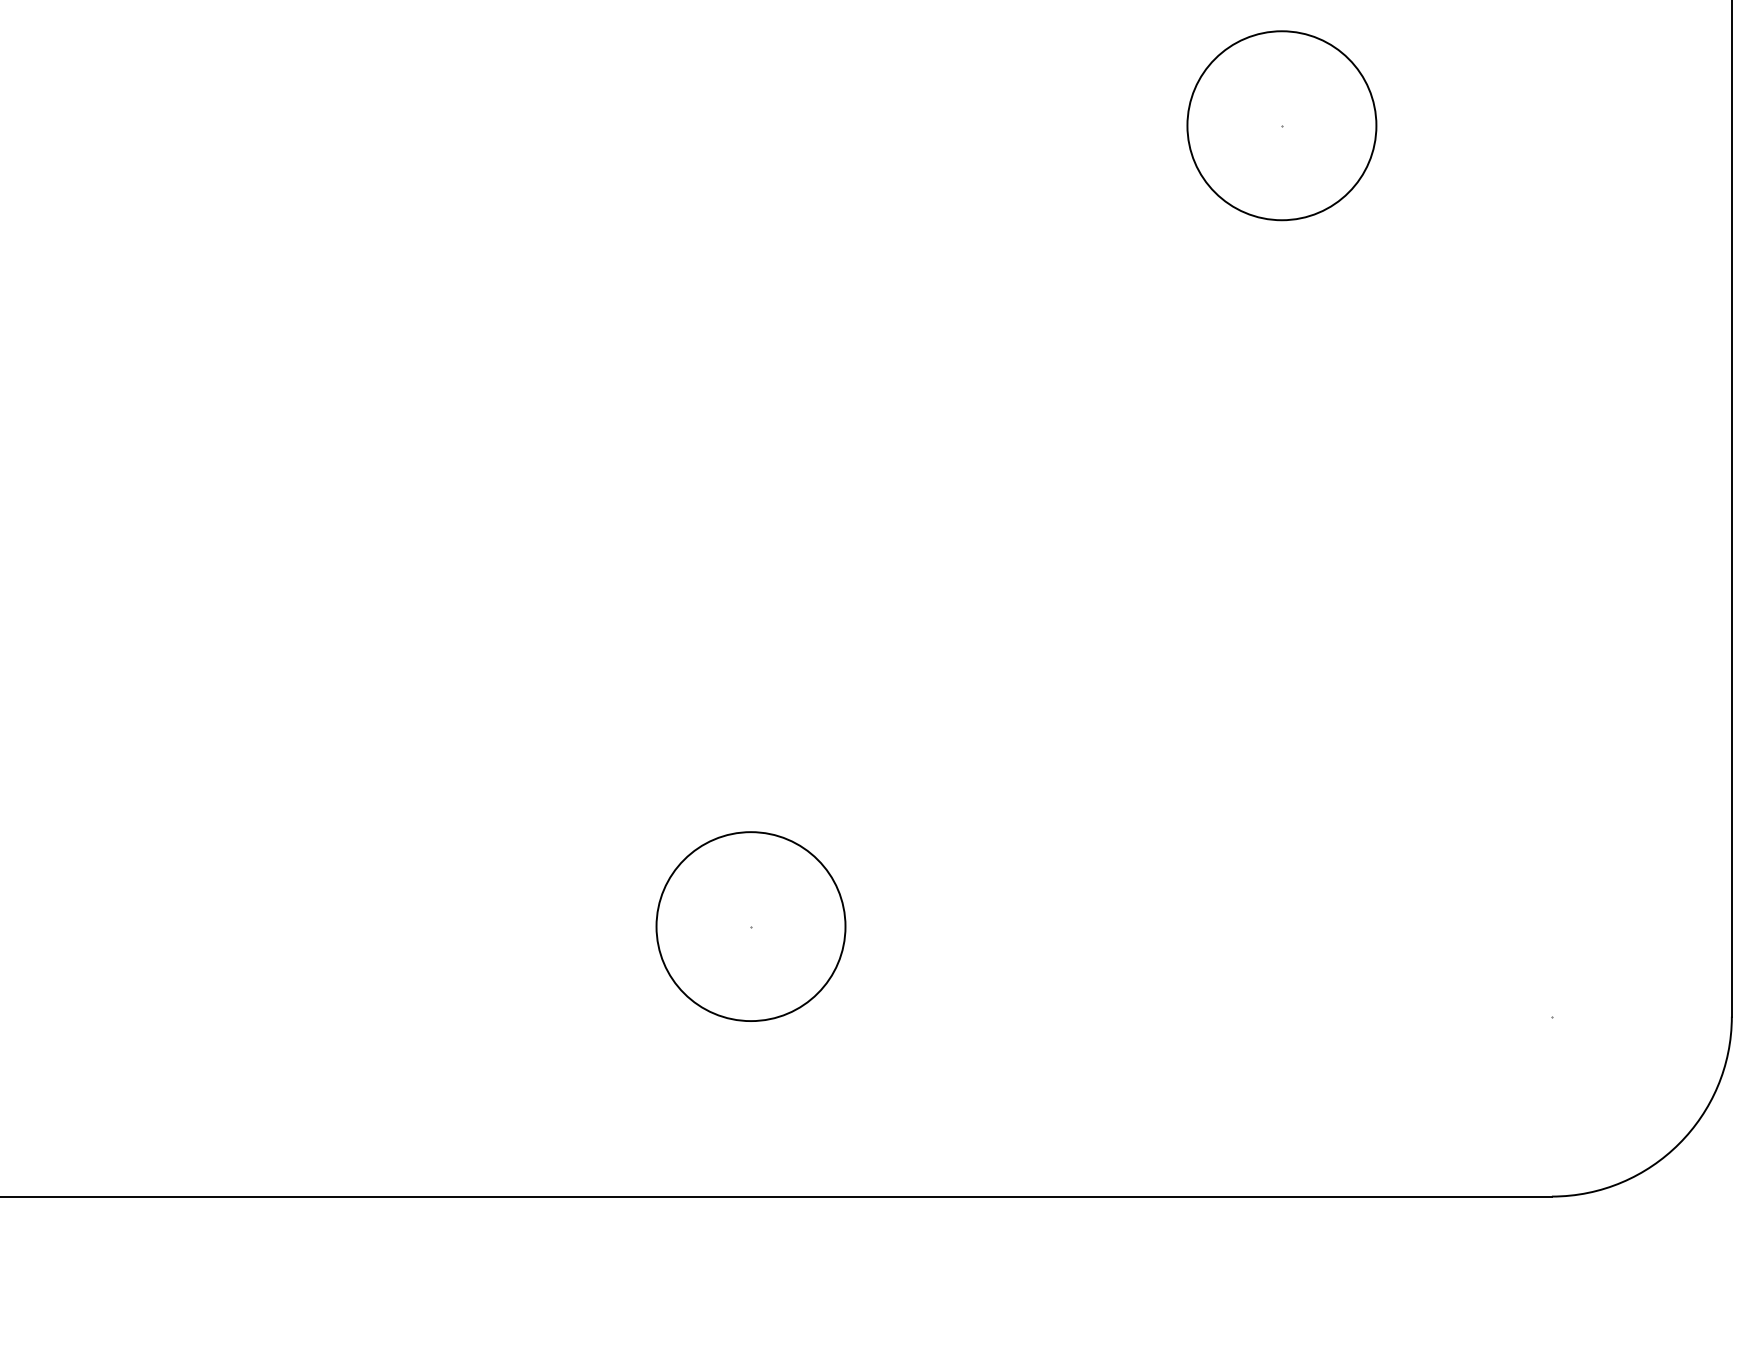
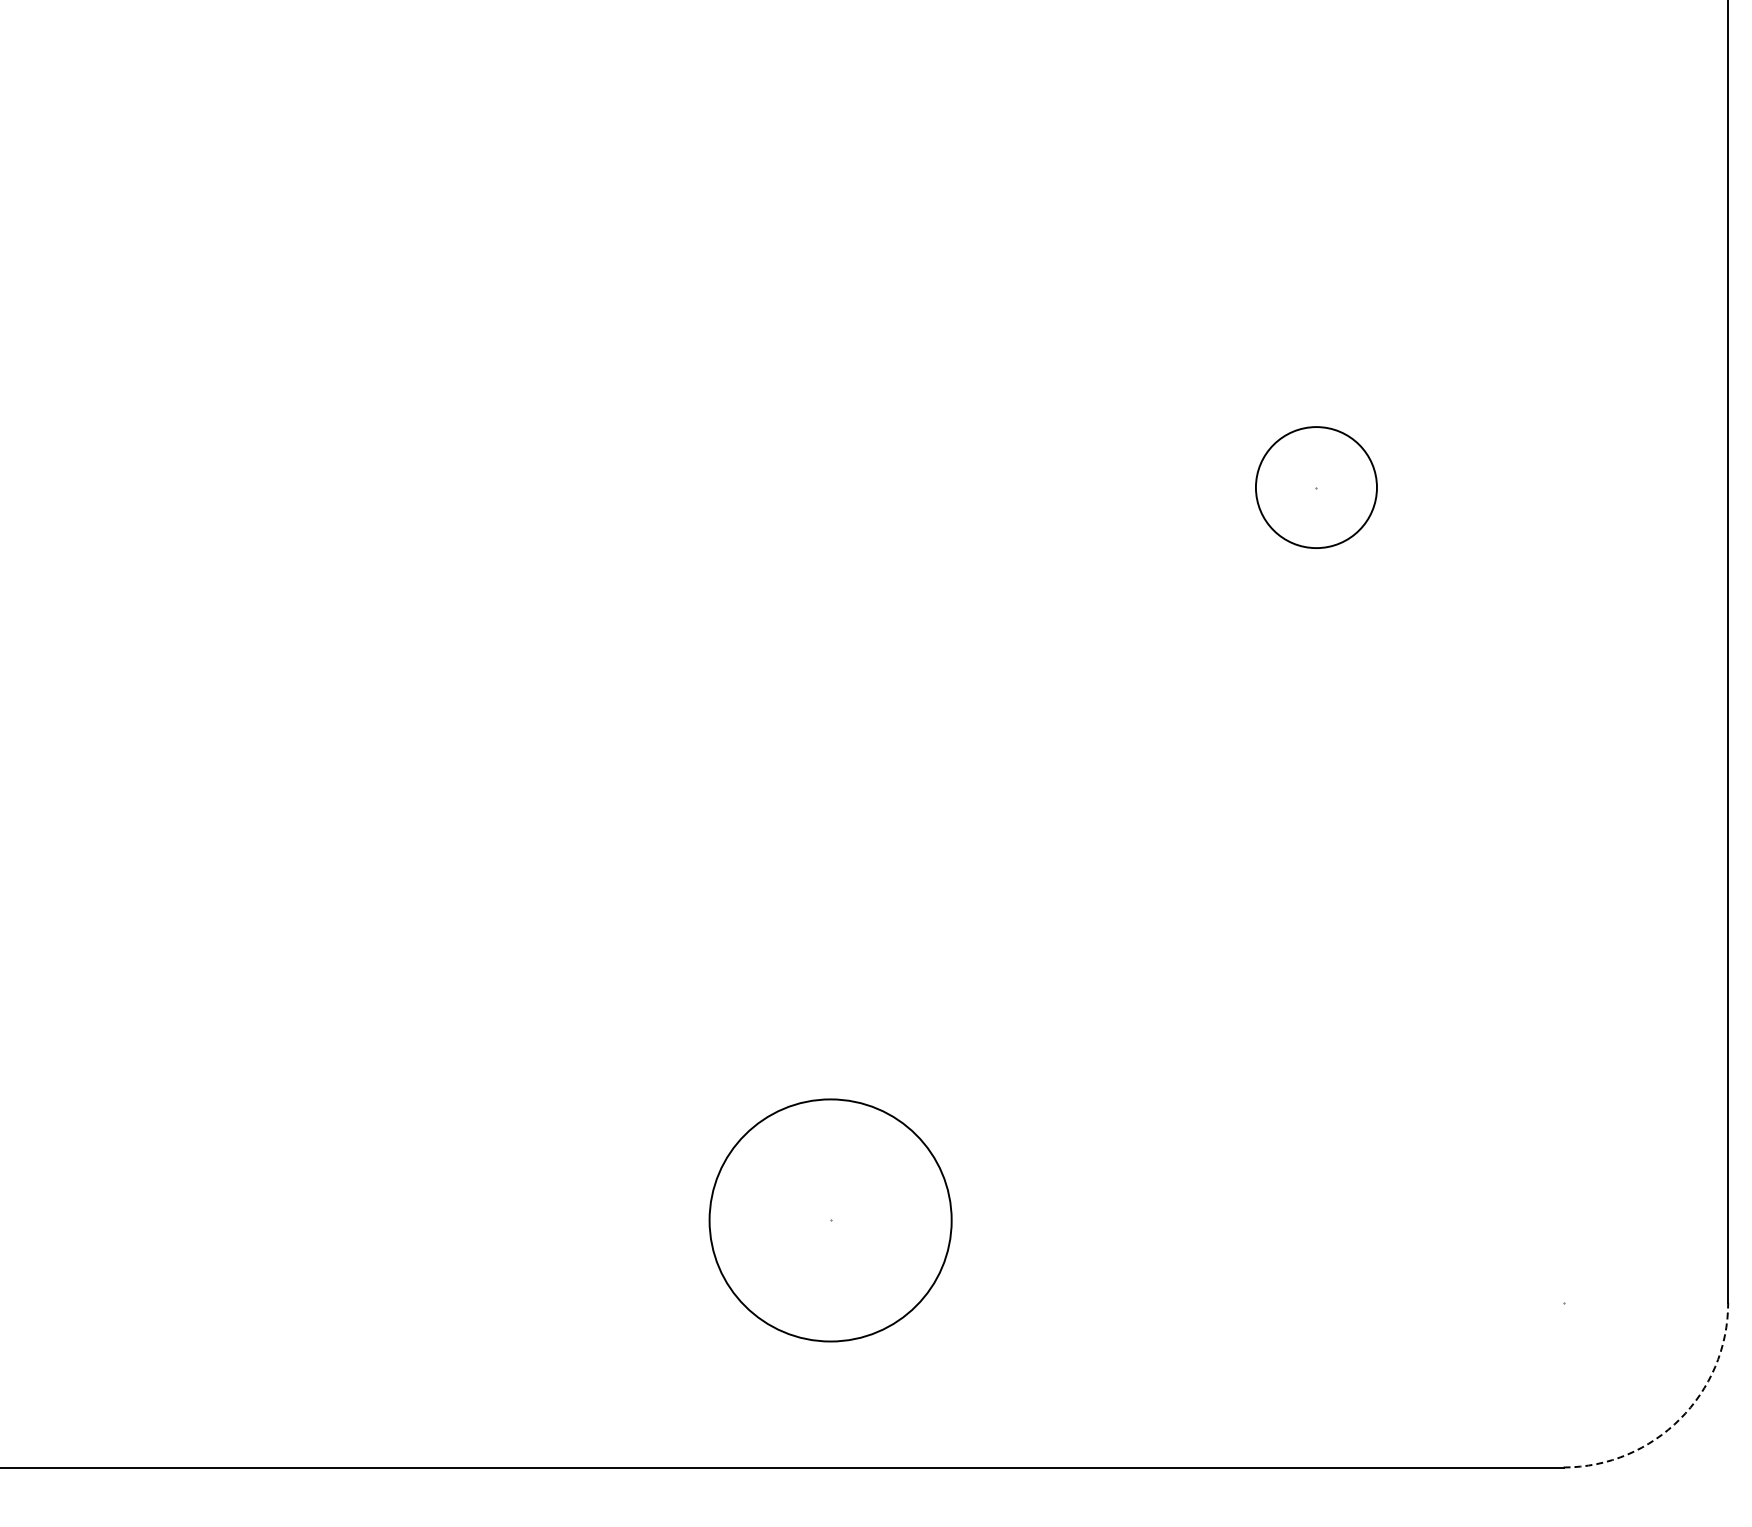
circle: (1281, 125) -> (1316, 487), size x0.7
circle: (750, 926) -> (830, 1220), size x1.4
arc: (1678, 1144) -> (1679, 1419), solid -> dashed

